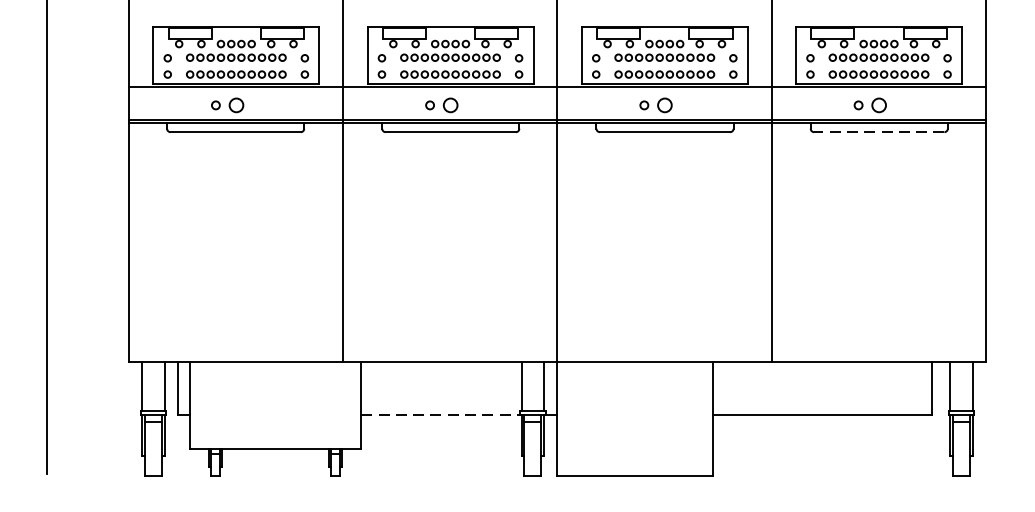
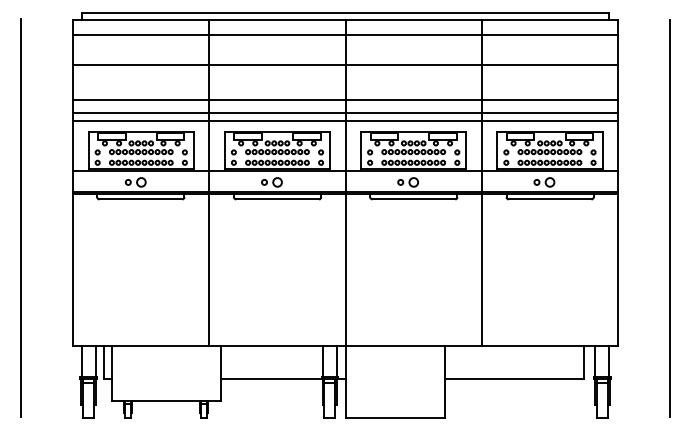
line: (557, 9) -> (345, 121), added
line: (878, 132) -> (549, 199), dashed -> solid
line: (441, 415) -> (271, 379), dashed -> solid

